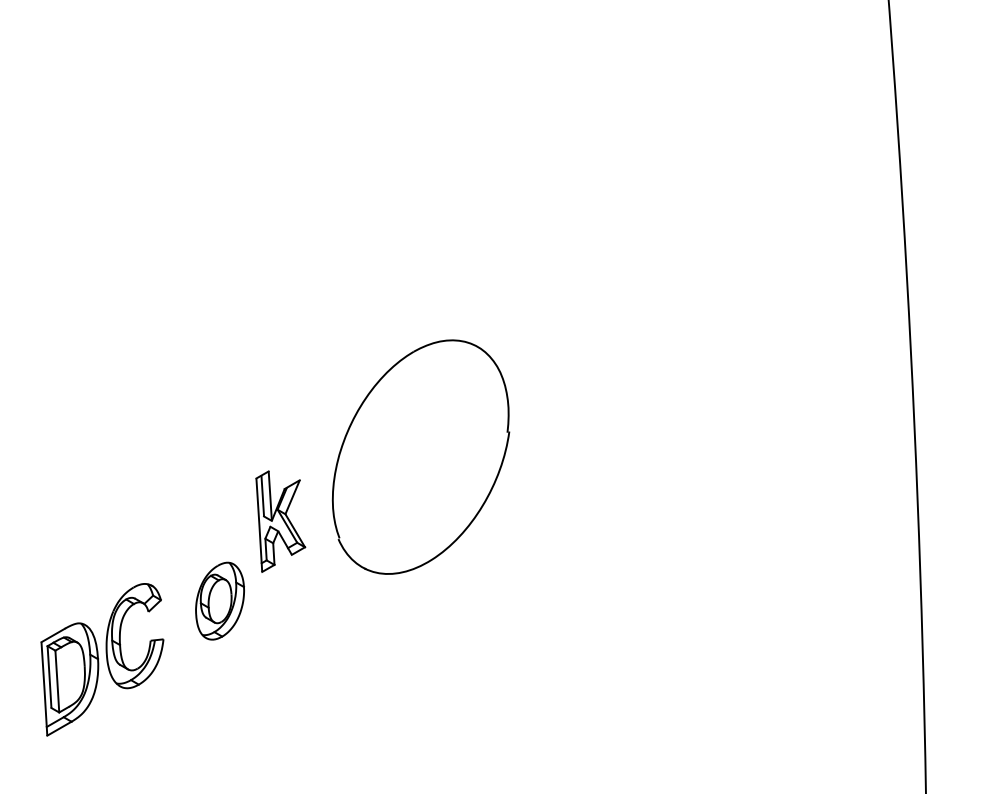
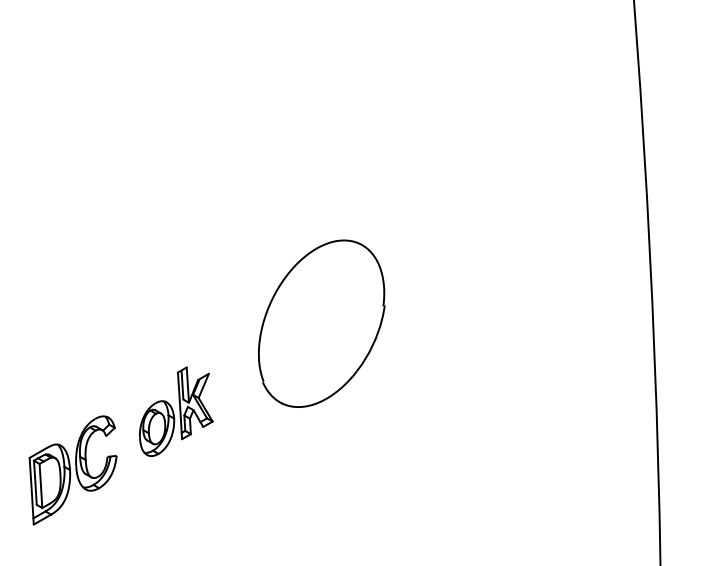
part: (420, 456) -> (321, 323), moved
part: (280, 521) -> (195, 403), moved

